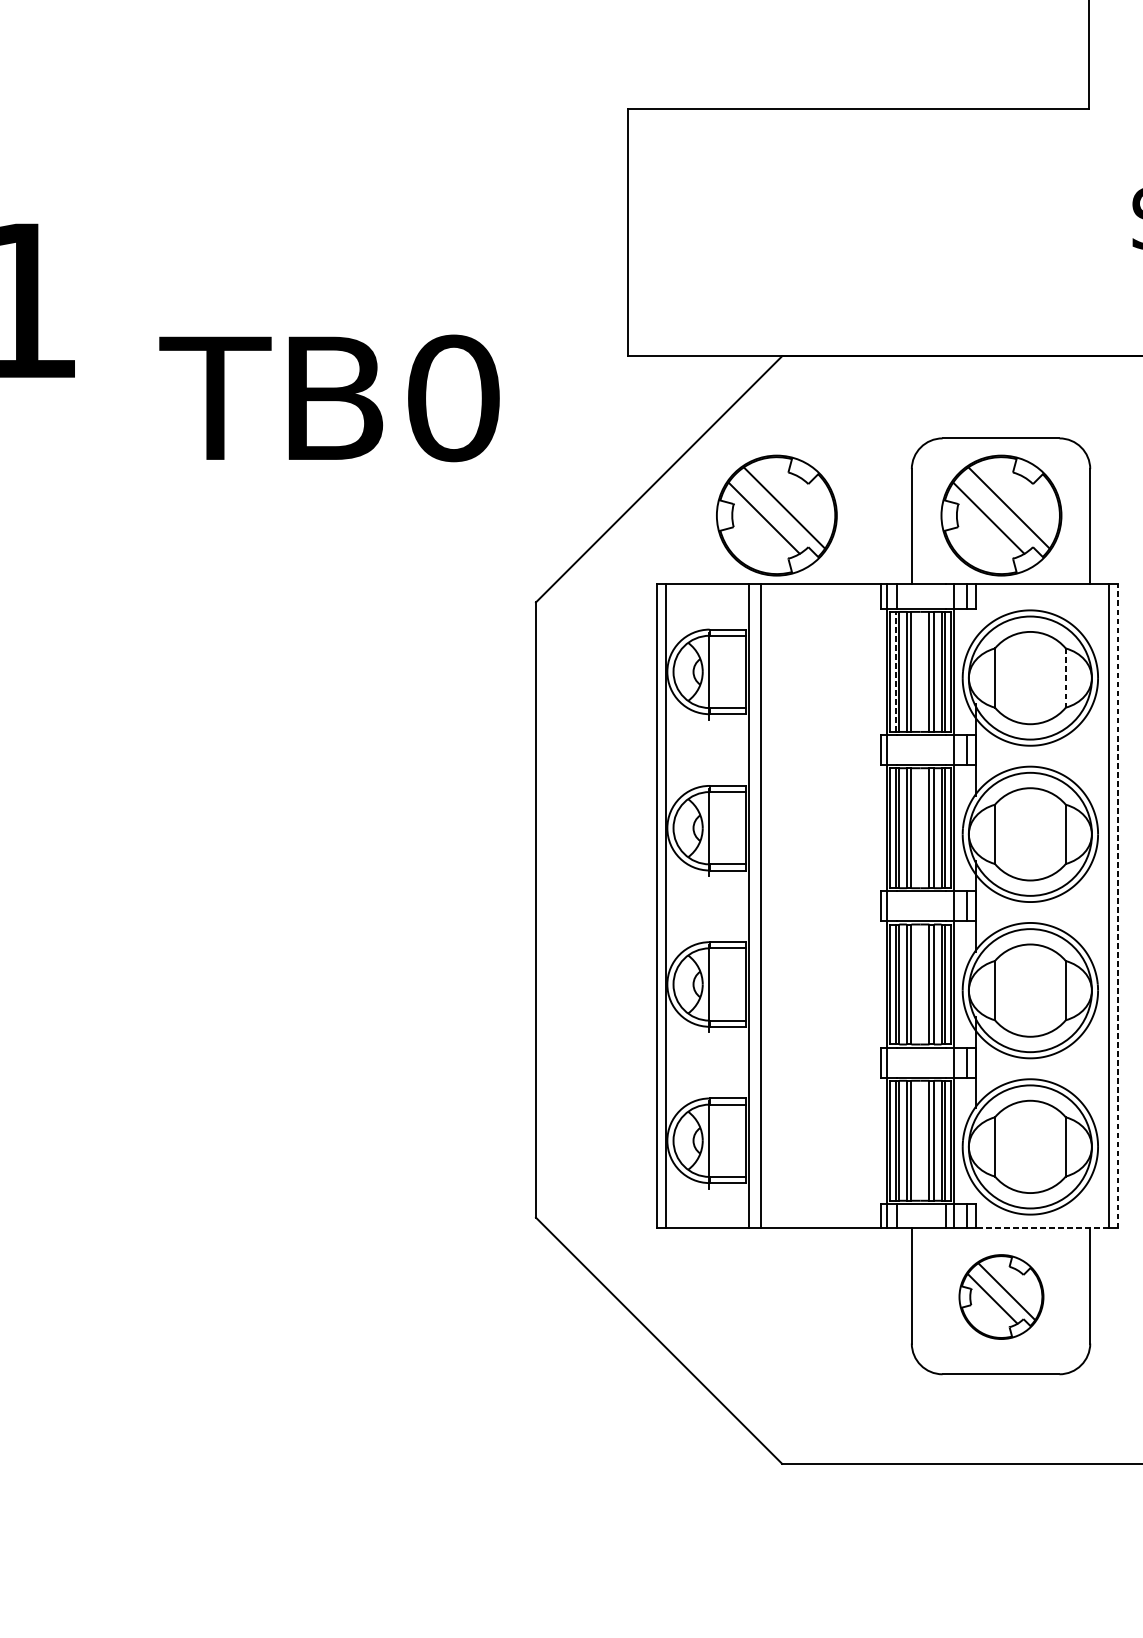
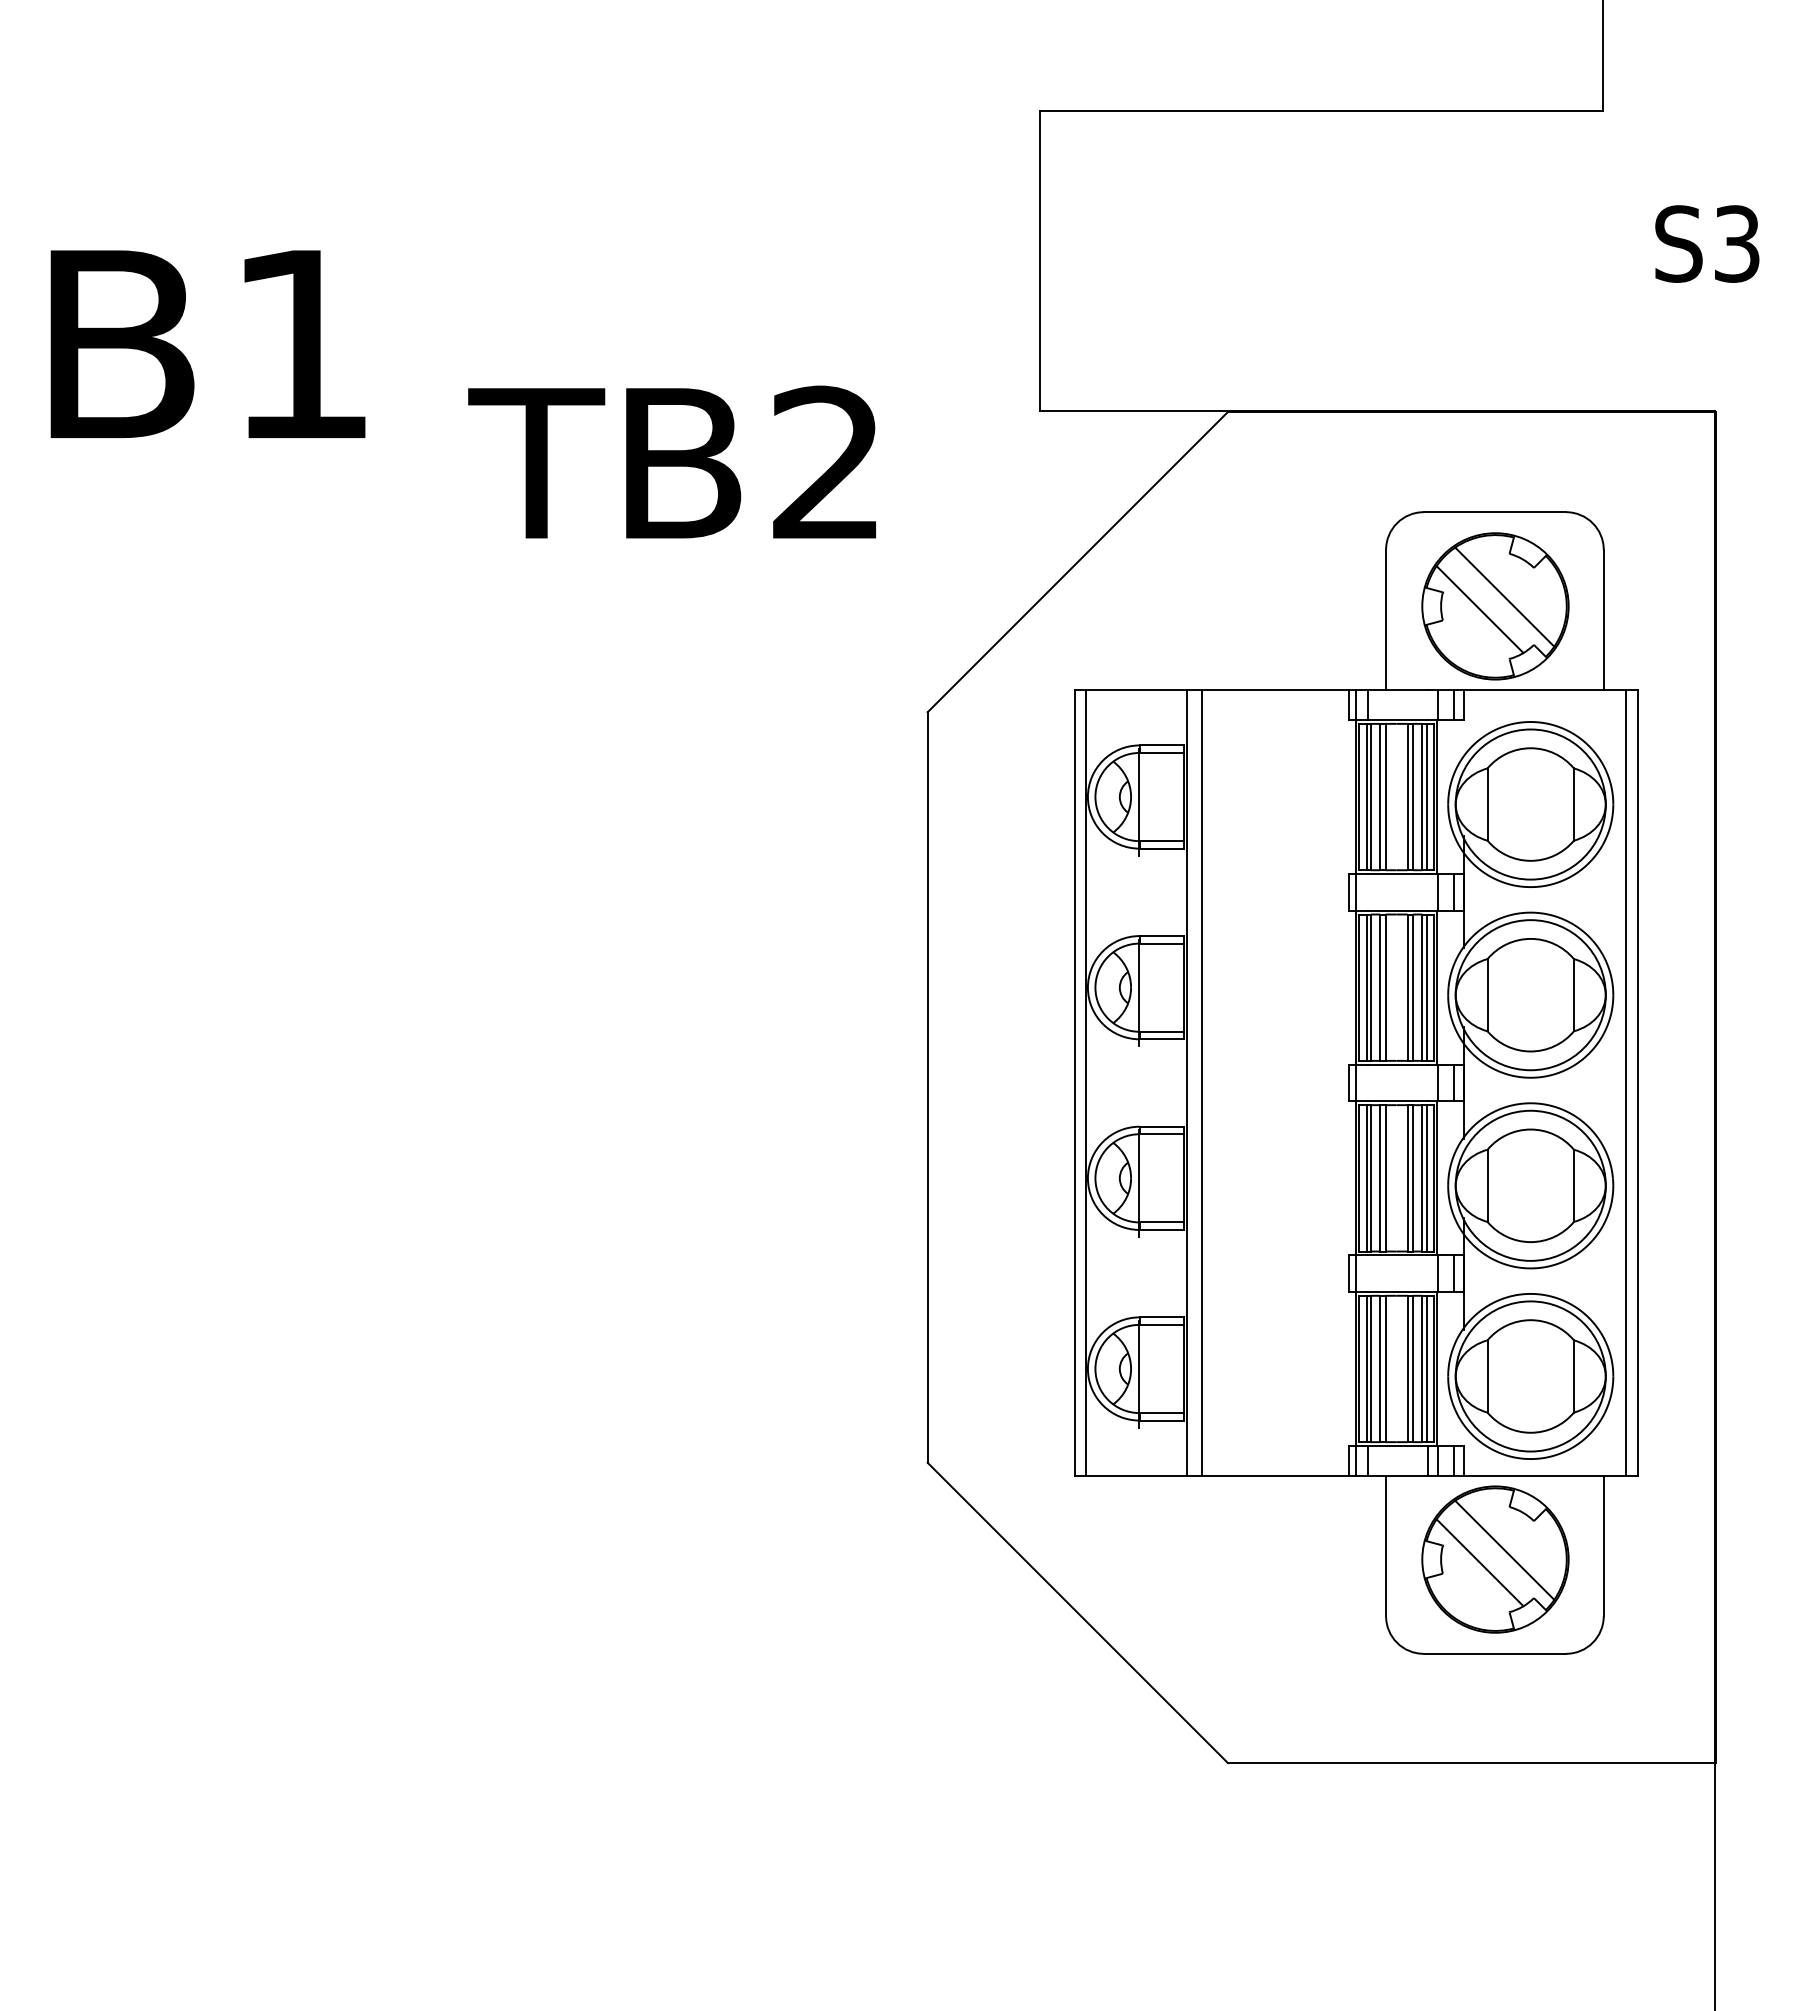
text: (453, 398) -> (827, 463), TB0 -> TB2
part: (776, 515) -> (1221, 606), removed
line: (895, 671) -> (1366, 796), dashed -> solid
line: (1065, 678) -> (1573, 805), dashed -> solid
line: (1117, 906) -> (1637, 1083), dashed -> solid
line: (1041, 1228) -> (1544, 1475), dashed -> solid
part: (1001, 1296) -> (1495, 1559), size x1.43

